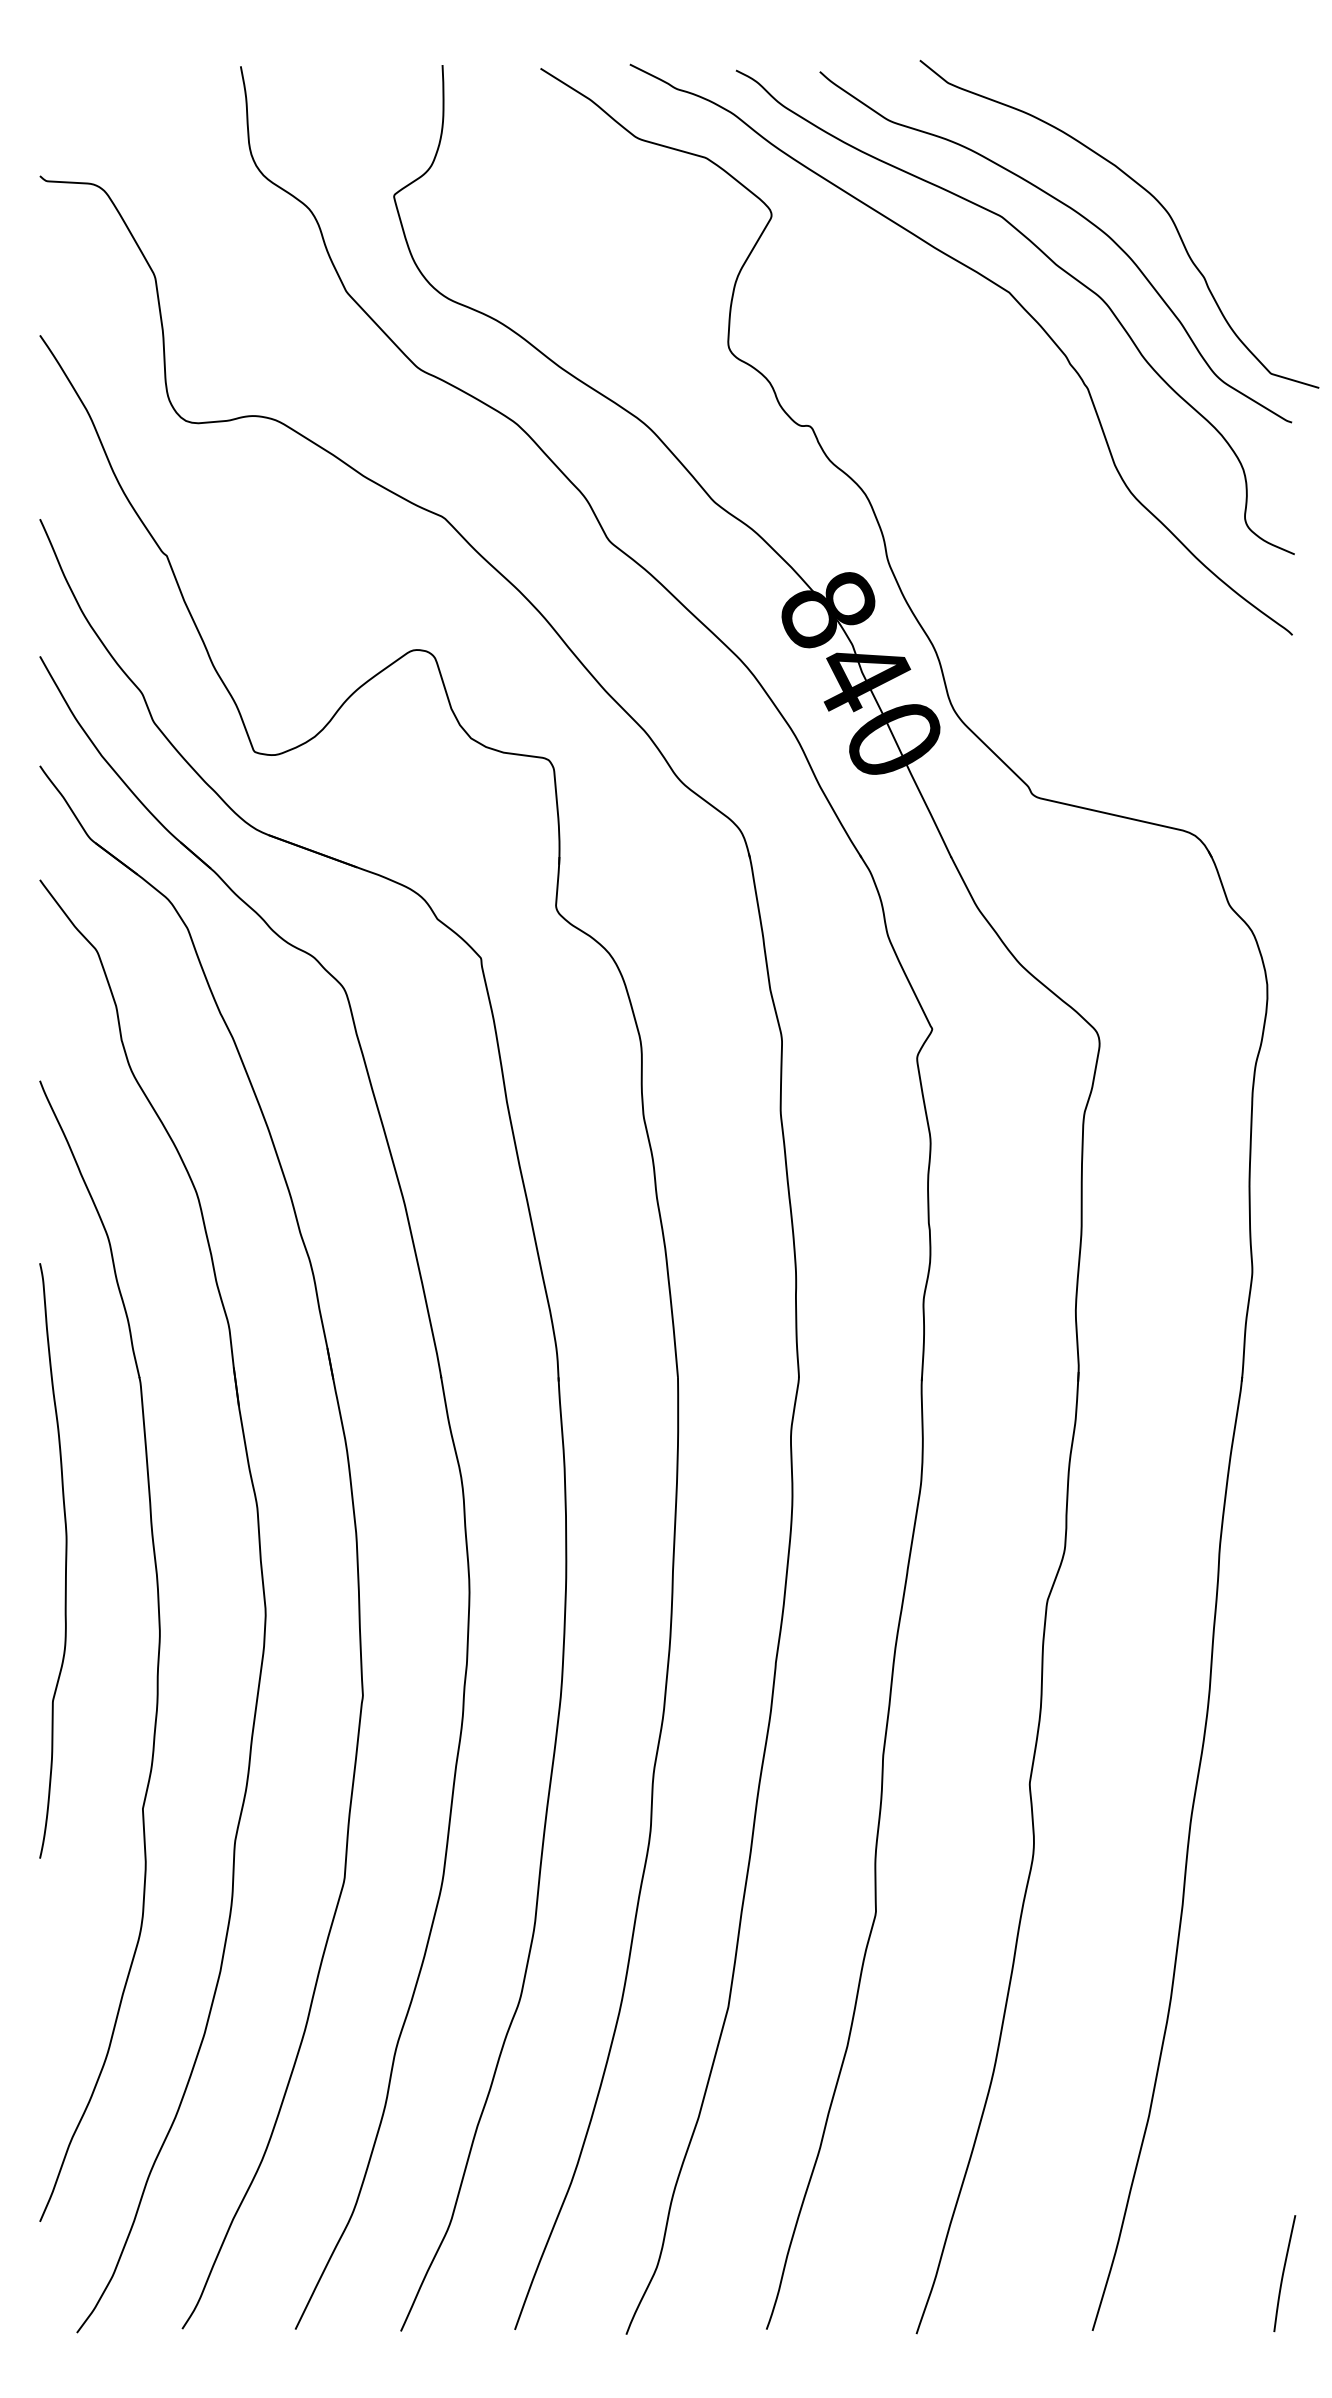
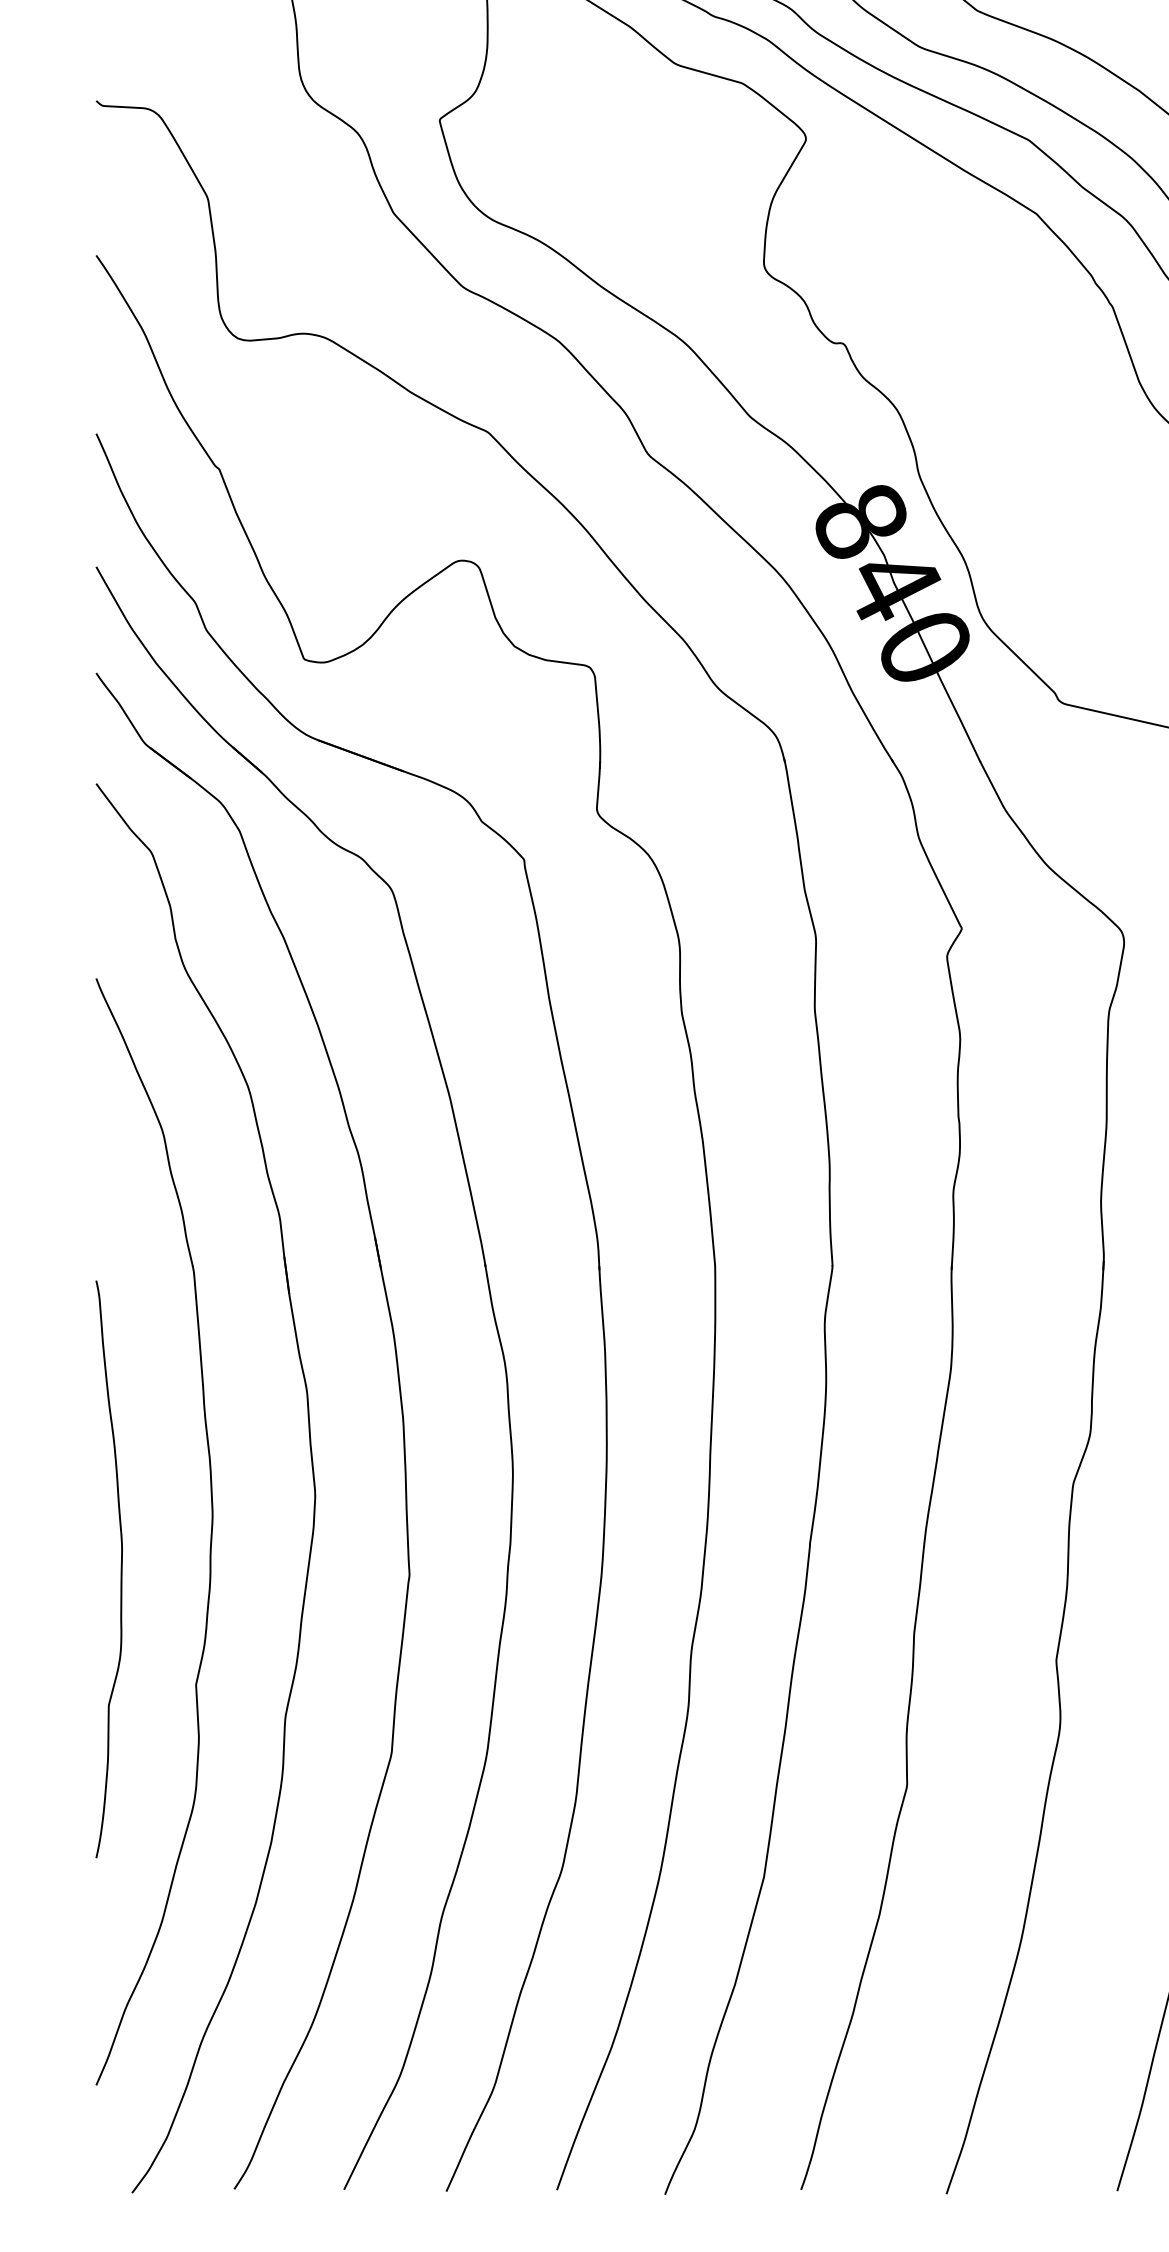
curve: (65, 1560) -> (121, 1568), moved

